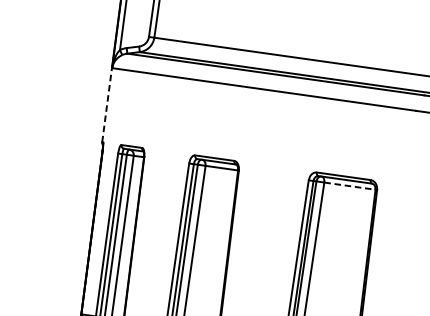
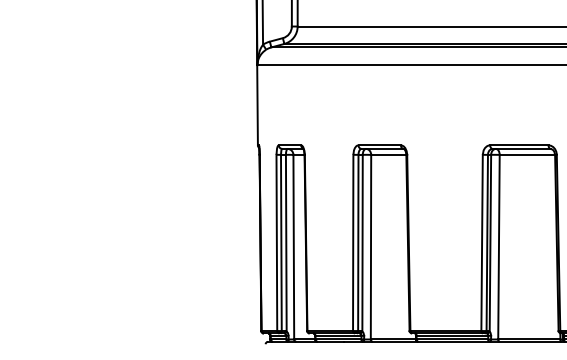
line: (107, 104) -> (257, 104), dashed -> solid
line: (350, 185) -> (527, 154), dashed -> solid

